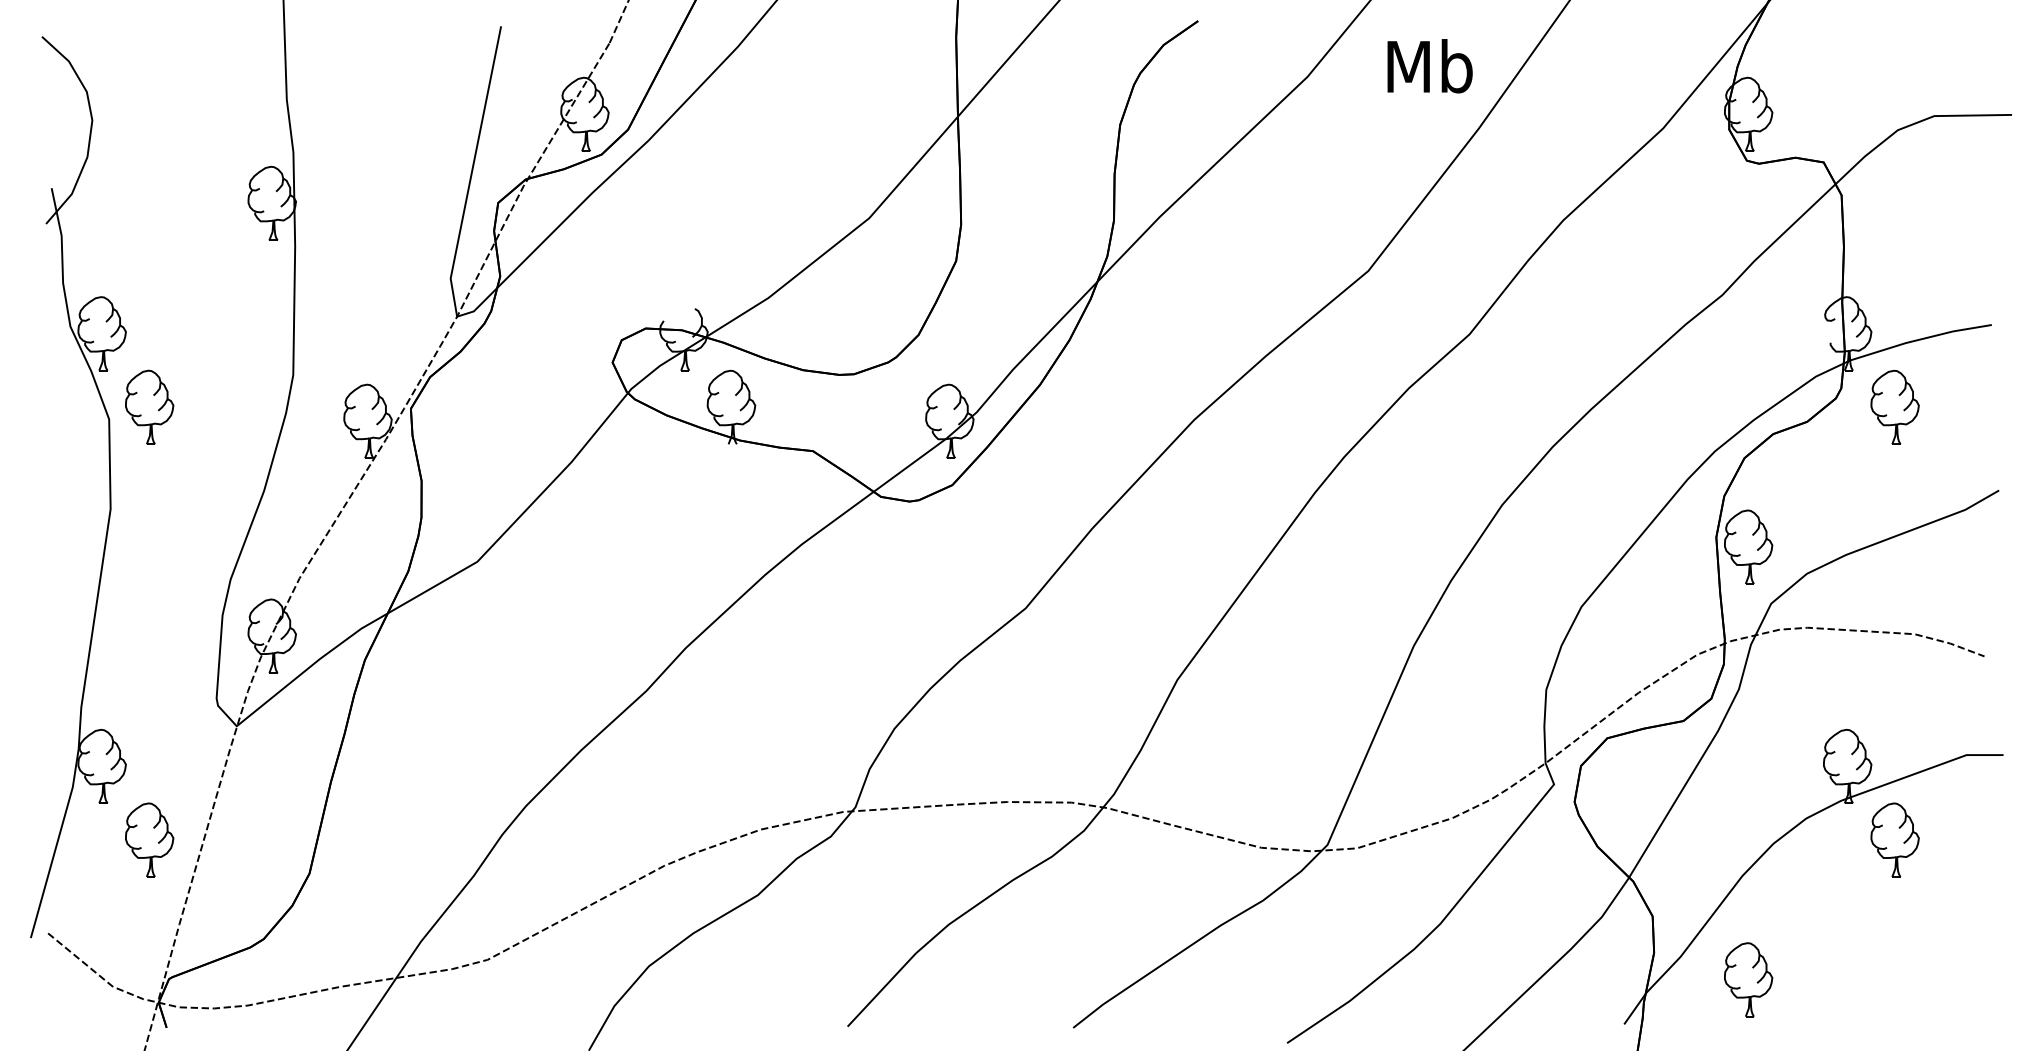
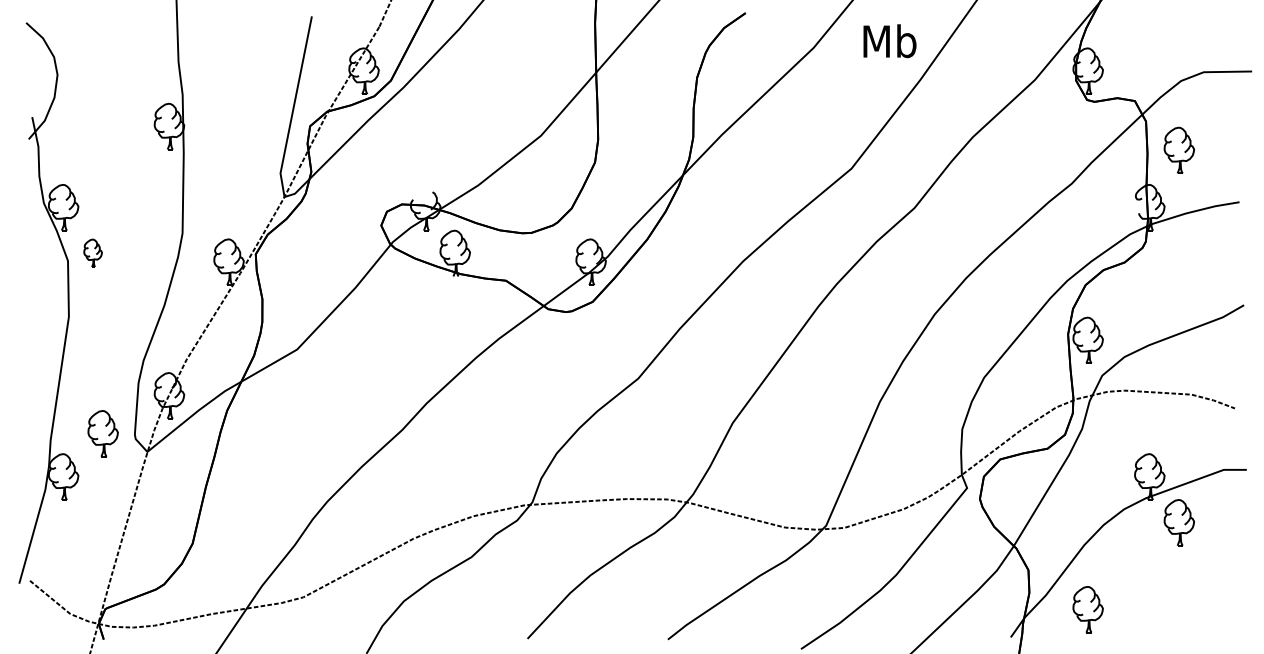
part: (148, 405) -> (92, 252), size x0.6
part: (1895, 405) -> (1179, 149), moved
part: (148, 839) -> (102, 433), moved

